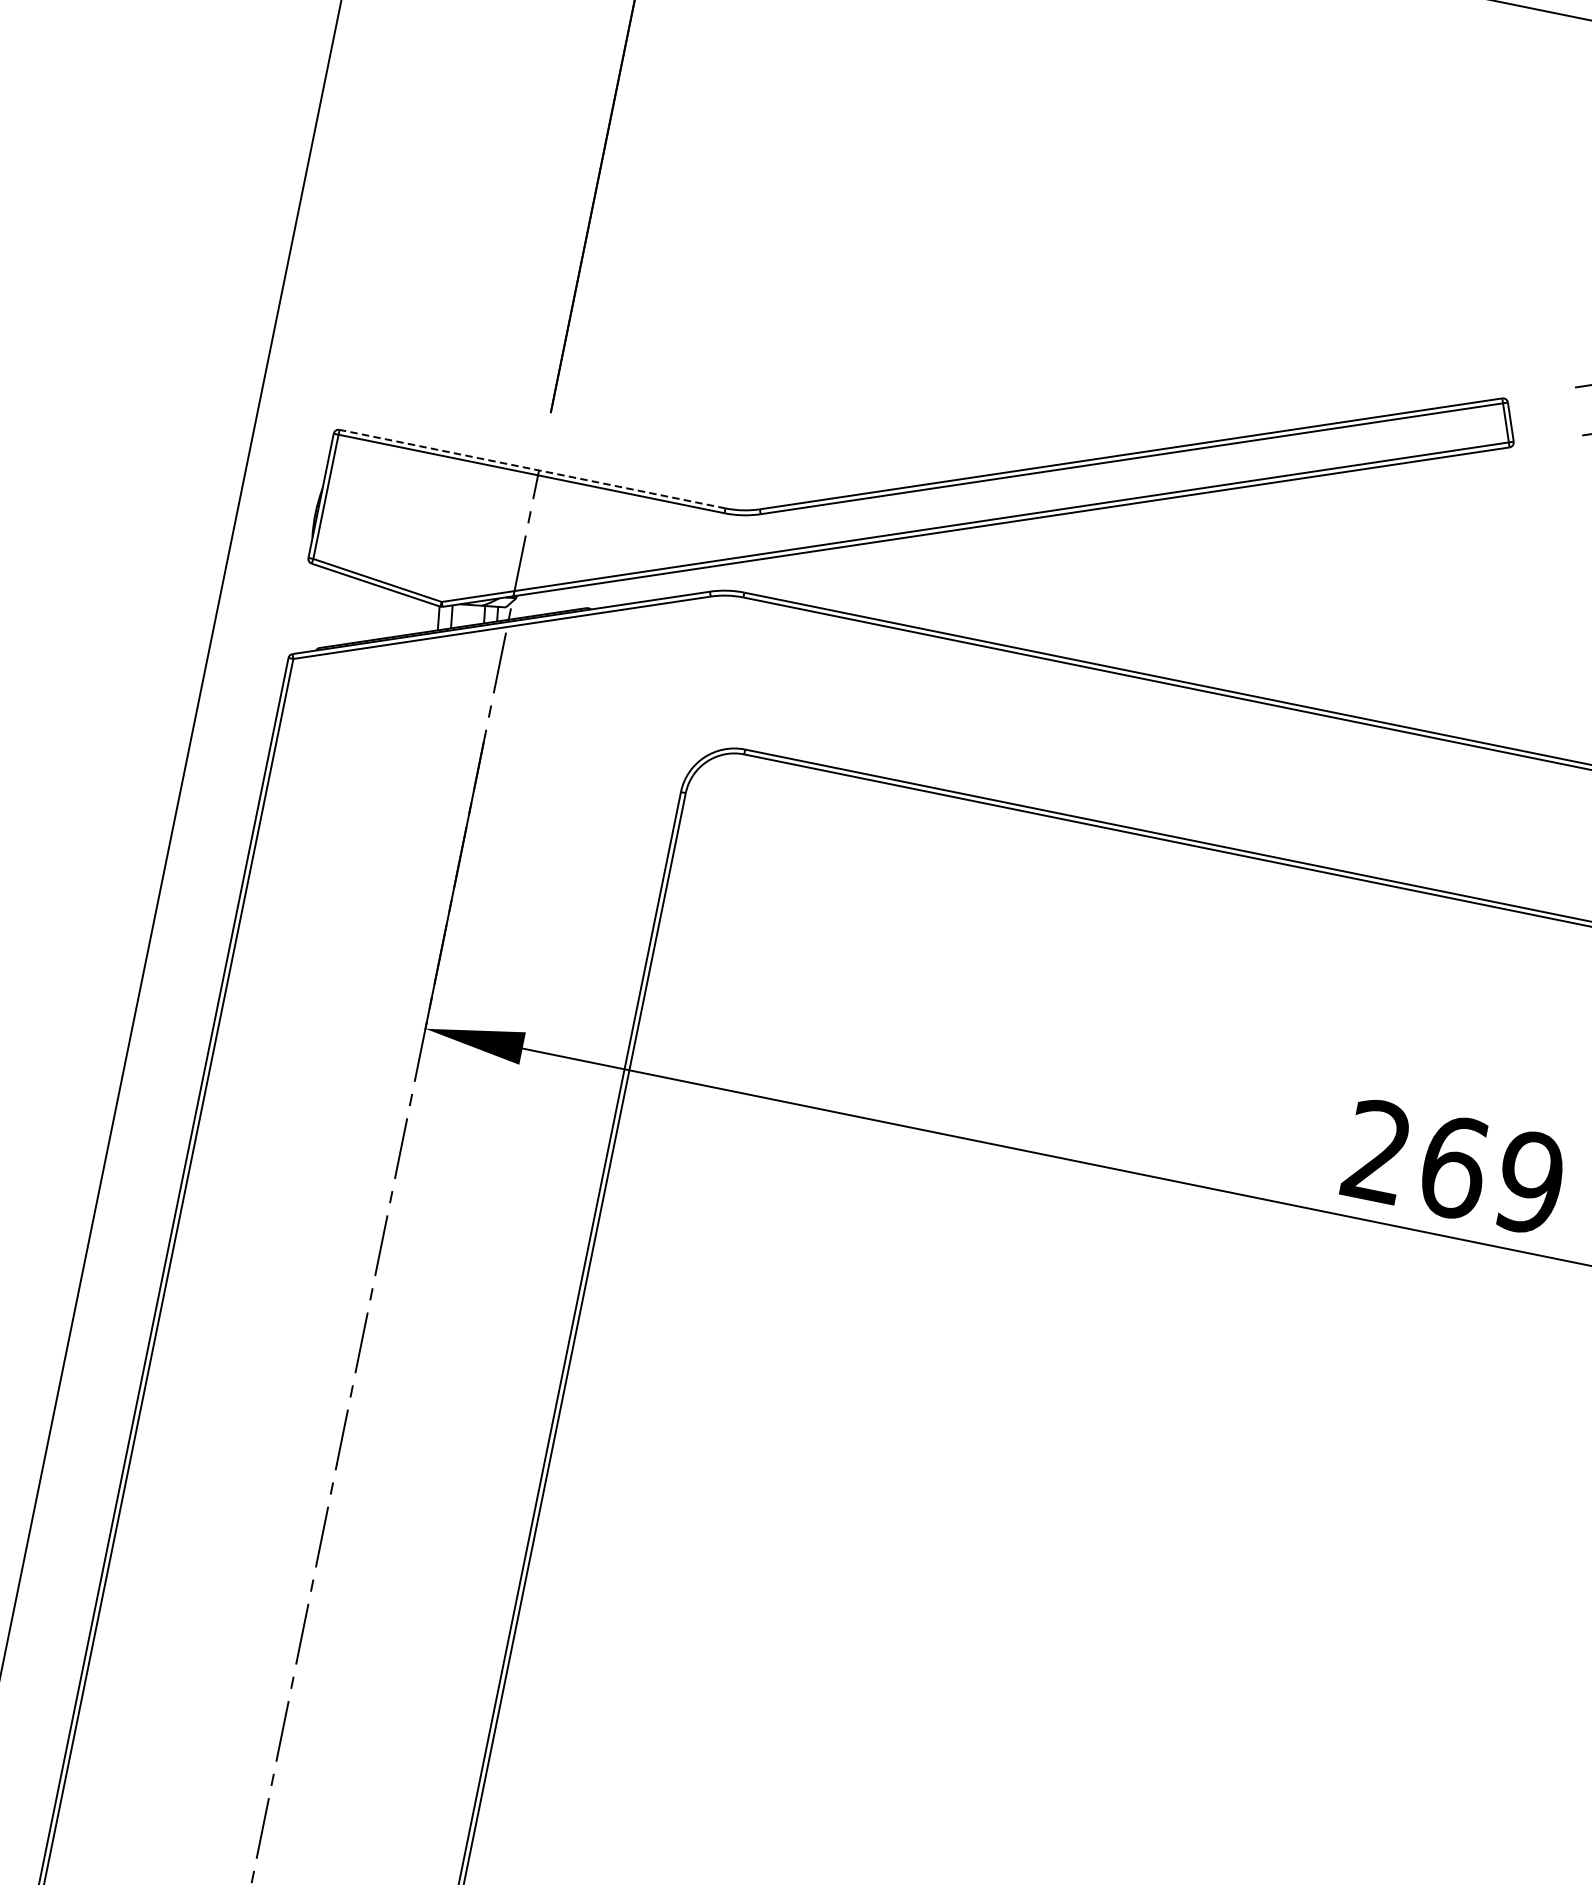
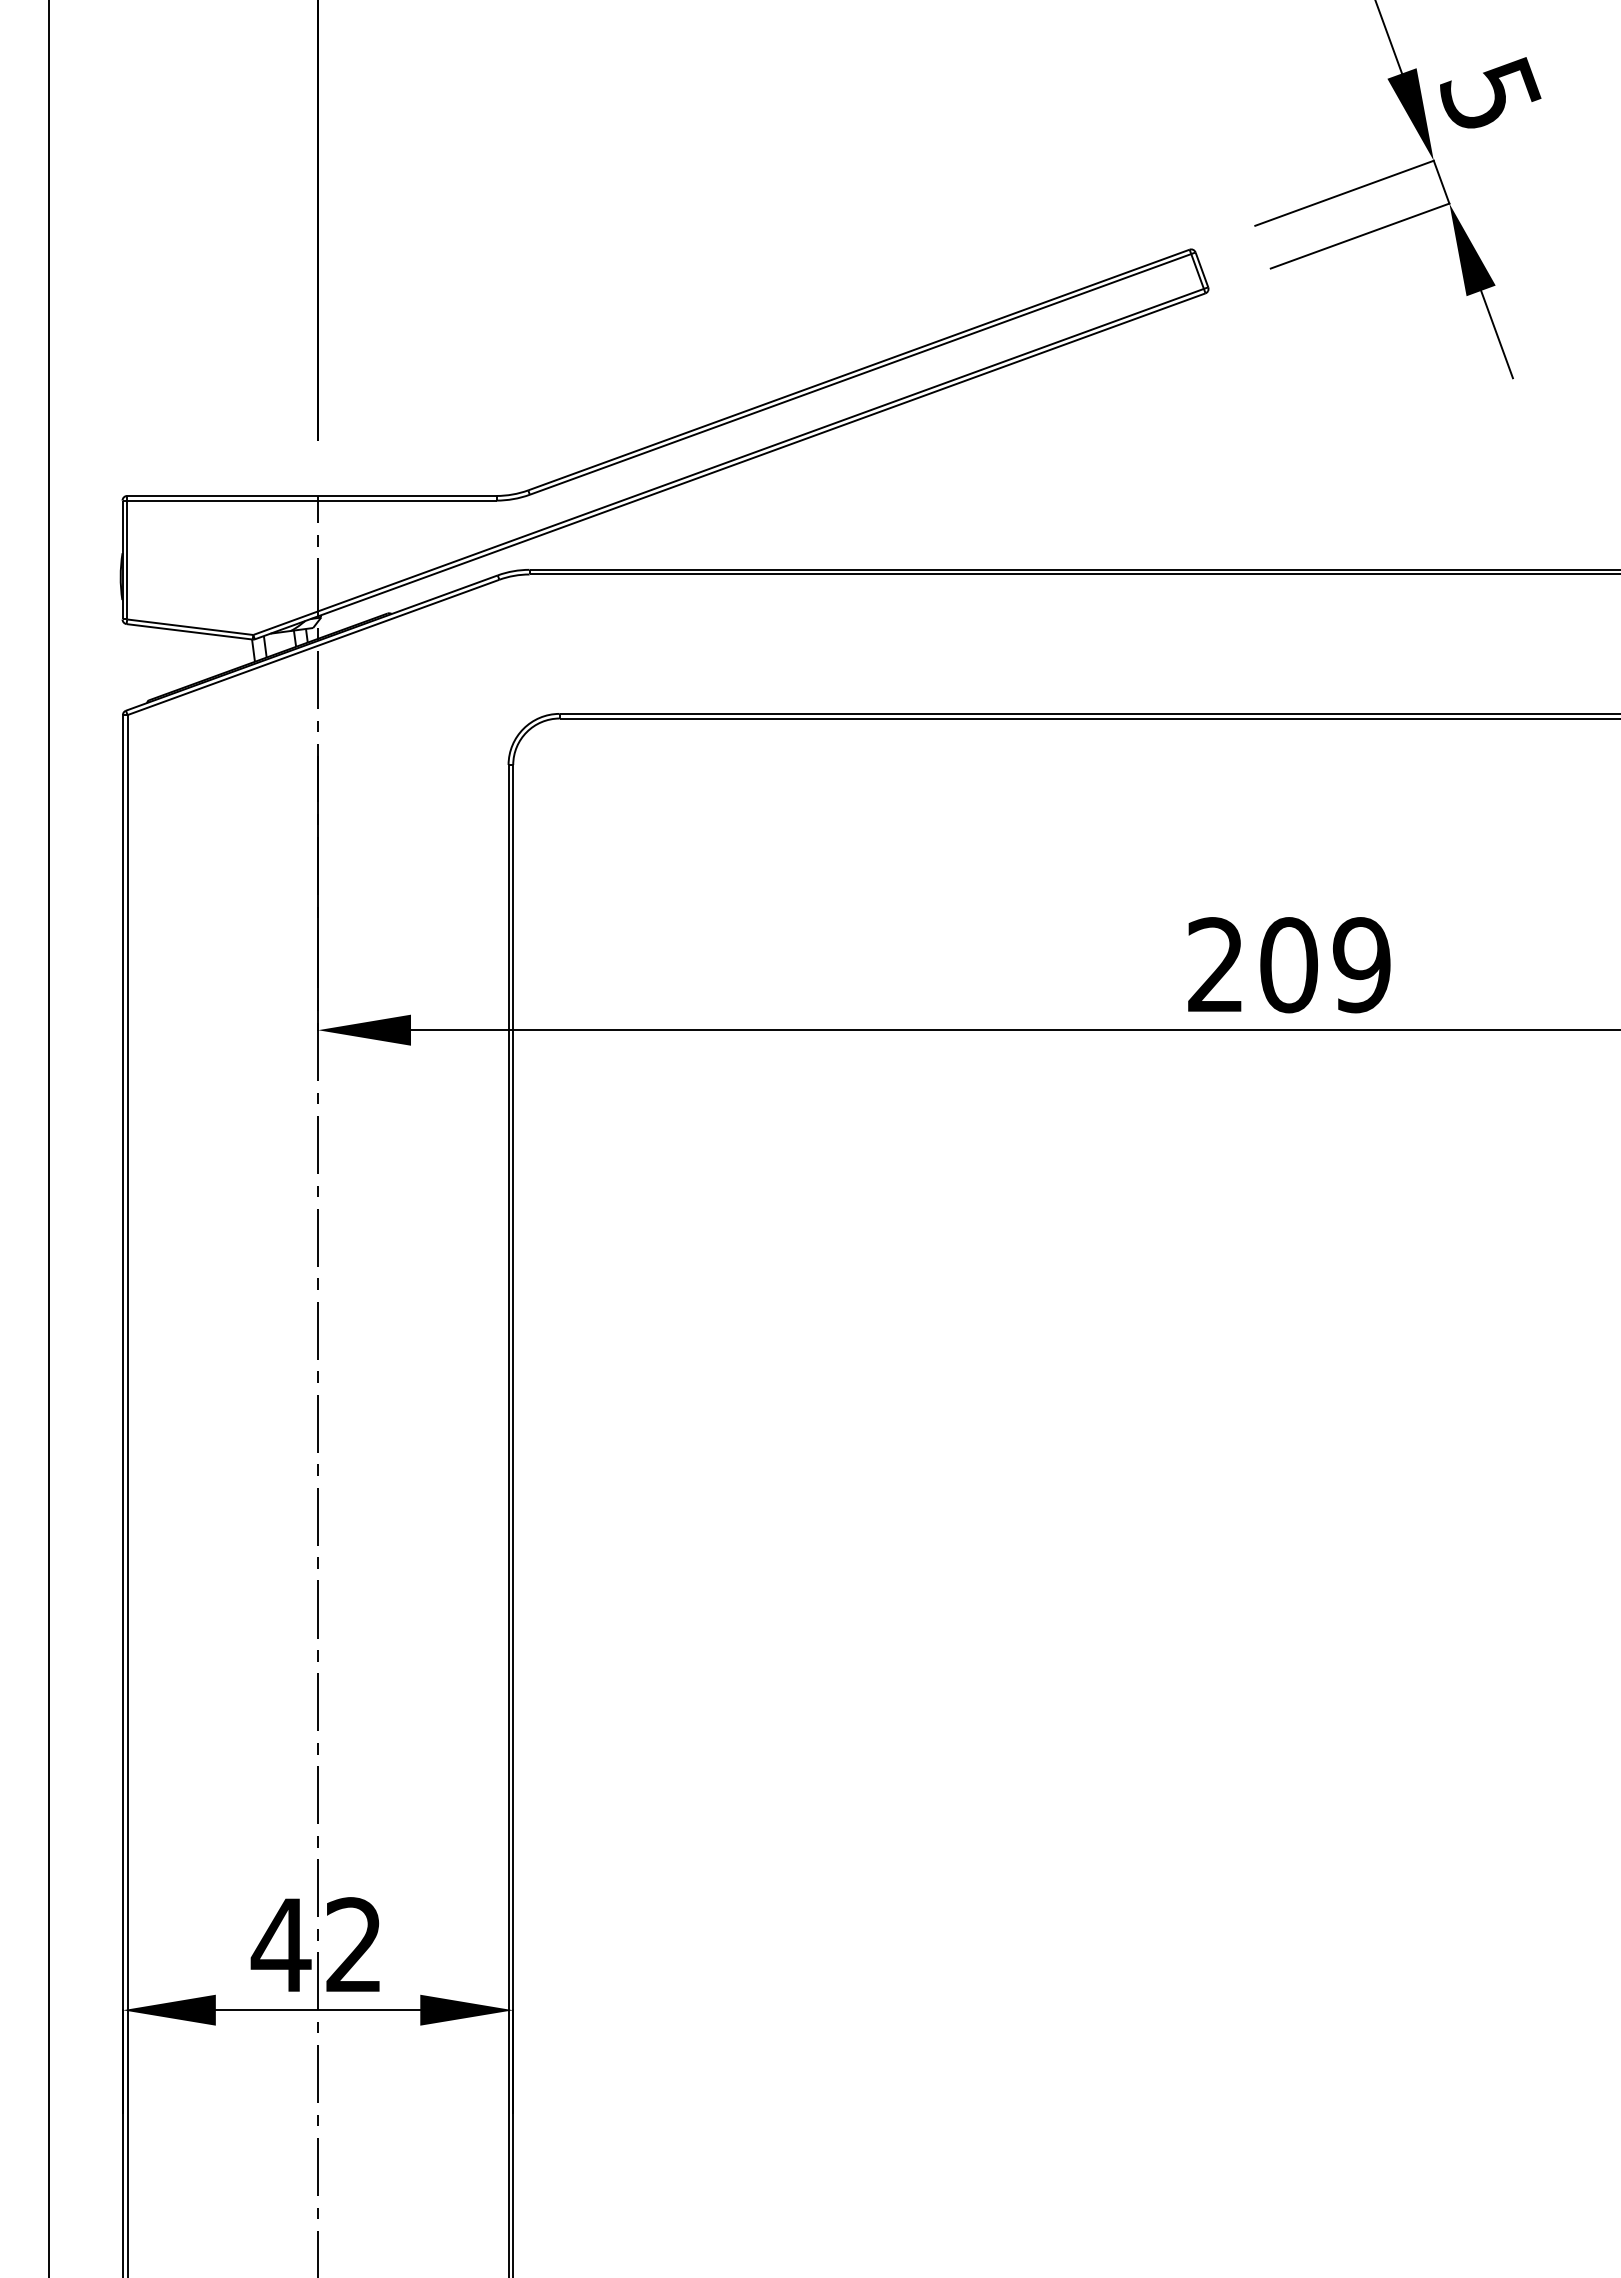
line: (532, 468) -> (311, 495), dashed -> solid
text: (1454, 1167) -> (1289, 965), 269 -> 209

